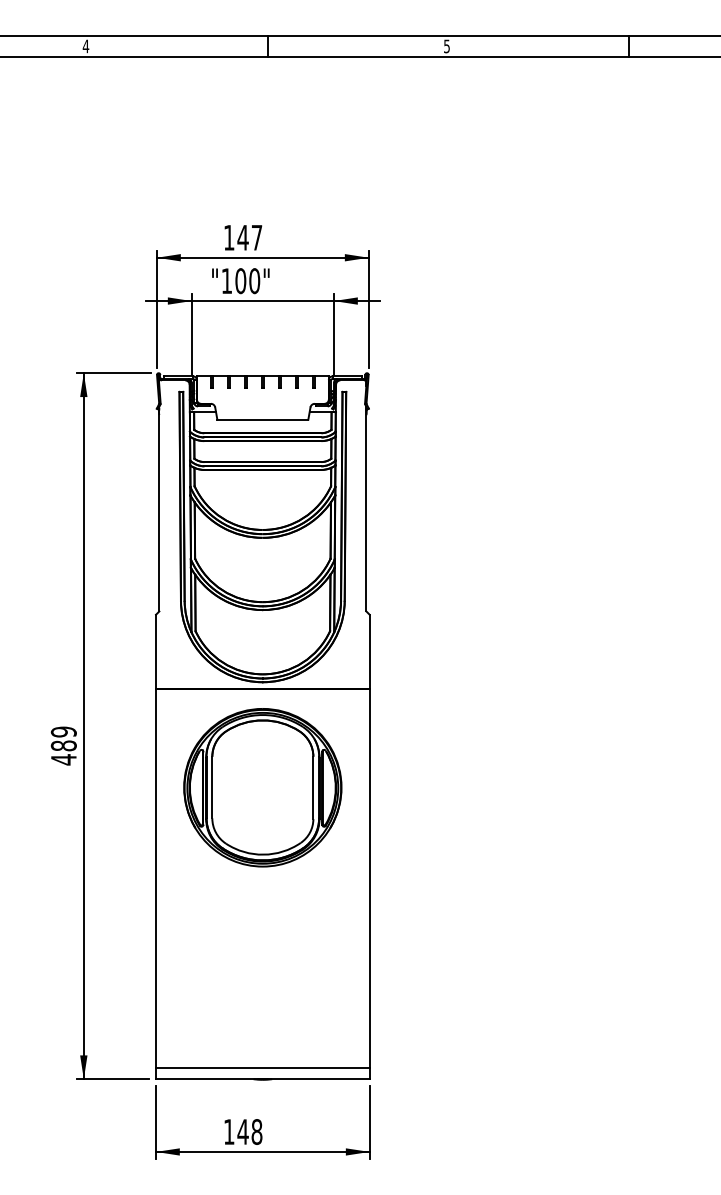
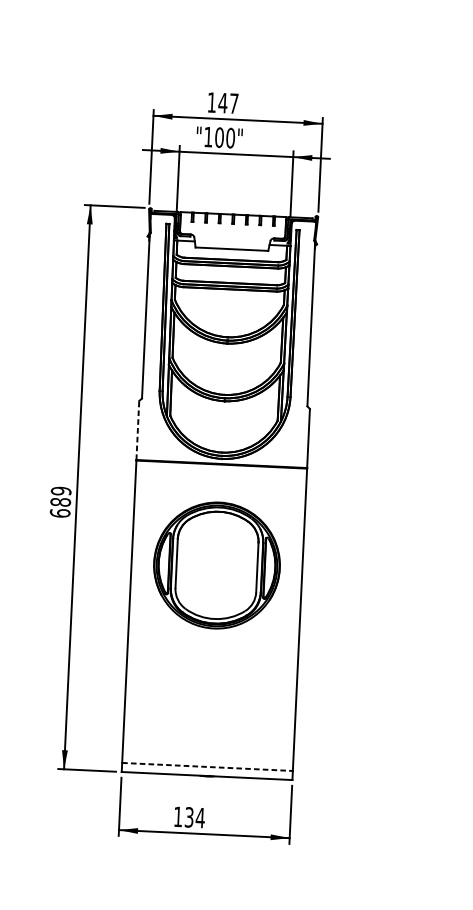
line: (156, 651) -> (138, 430), solid -> dashed
text: (63, 759) -> (59, 513), 489 -> 689
part: (262, 787) -> (216, 565), moved
line: (262, 1067) -> (207, 766), solid -> dashed
text: (249, 1131) -> (194, 817), 148 -> 134

